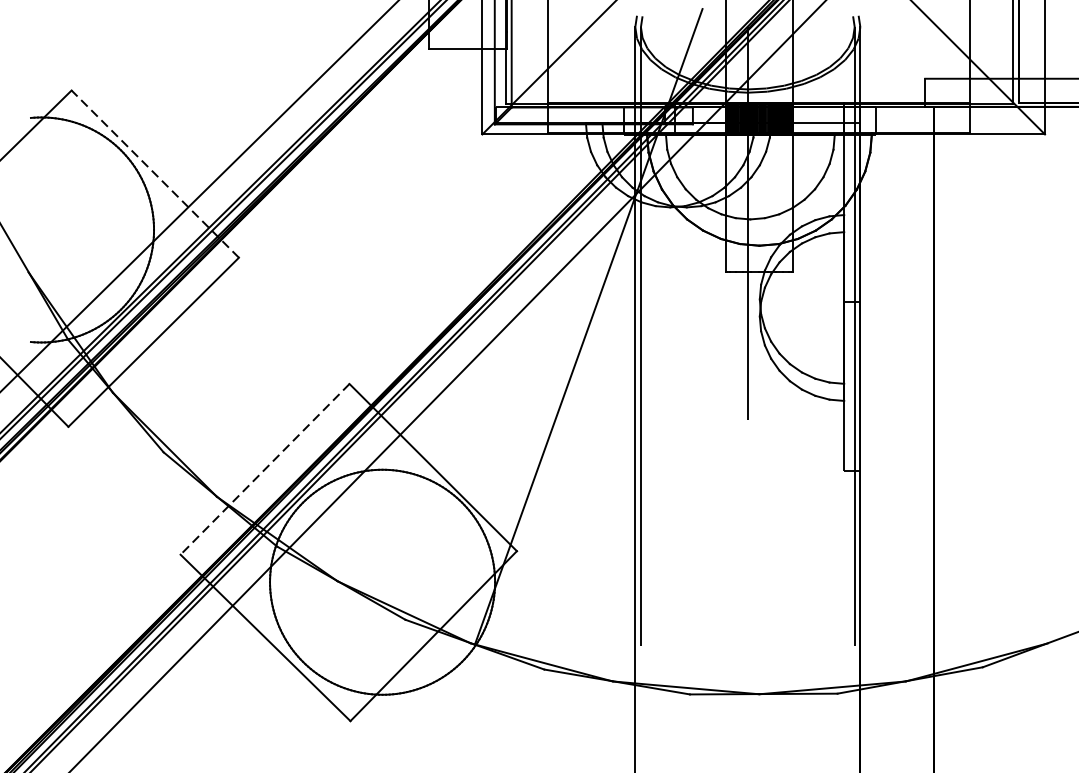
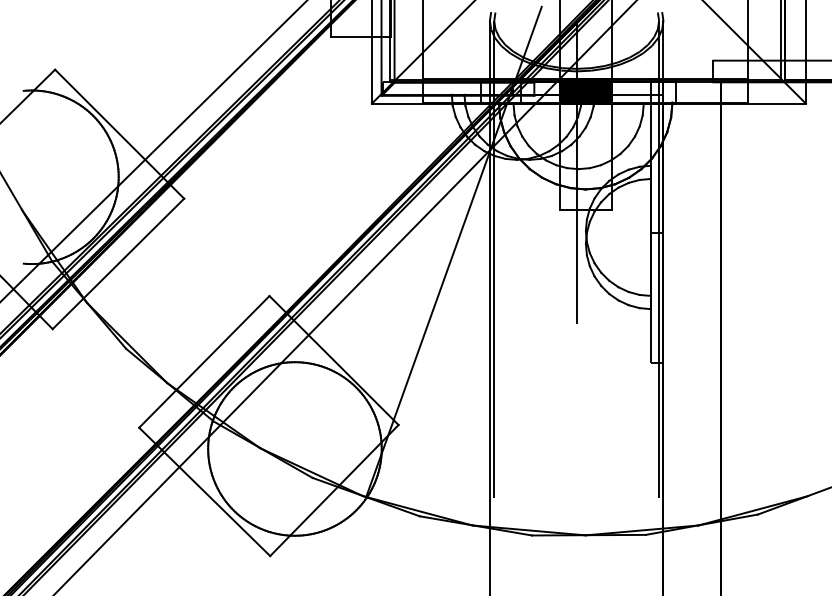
line: (155, 173) -> (119, 133), dashed -> solid
line: (265, 468) -> (204, 361), dashed -> solid

